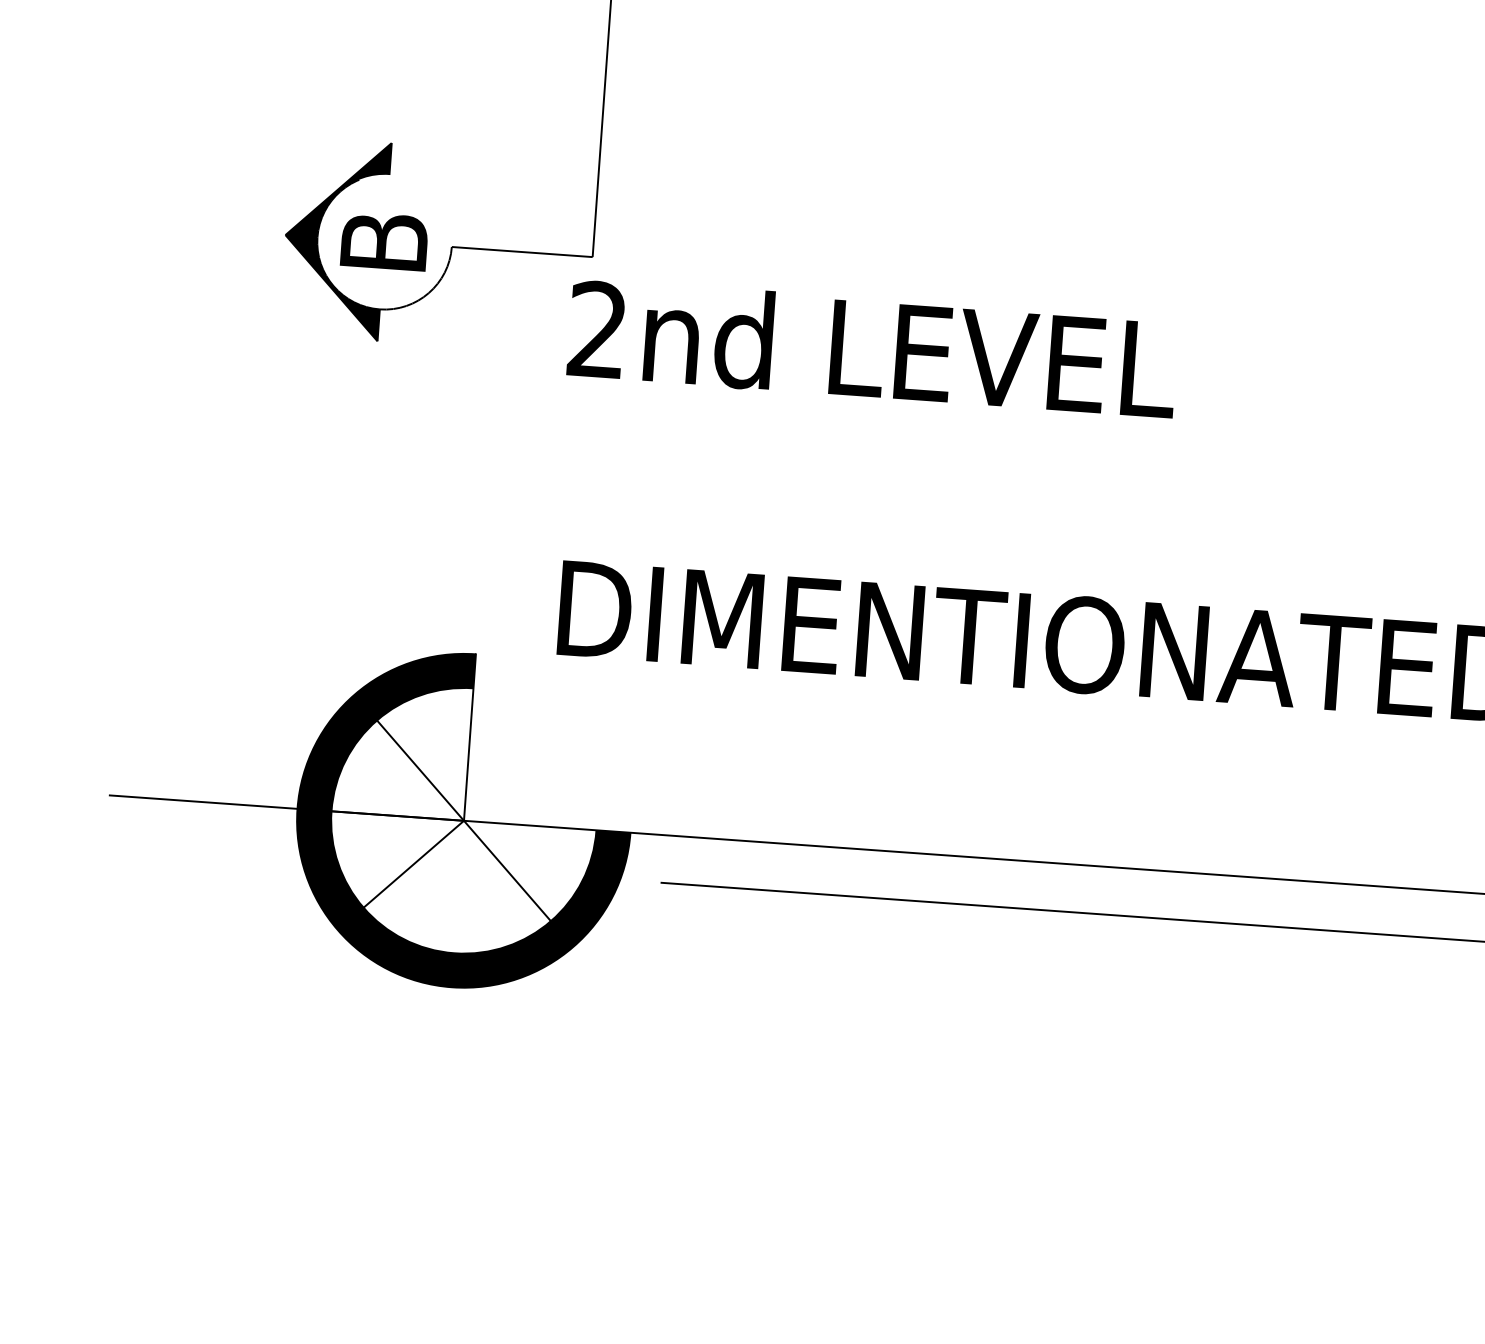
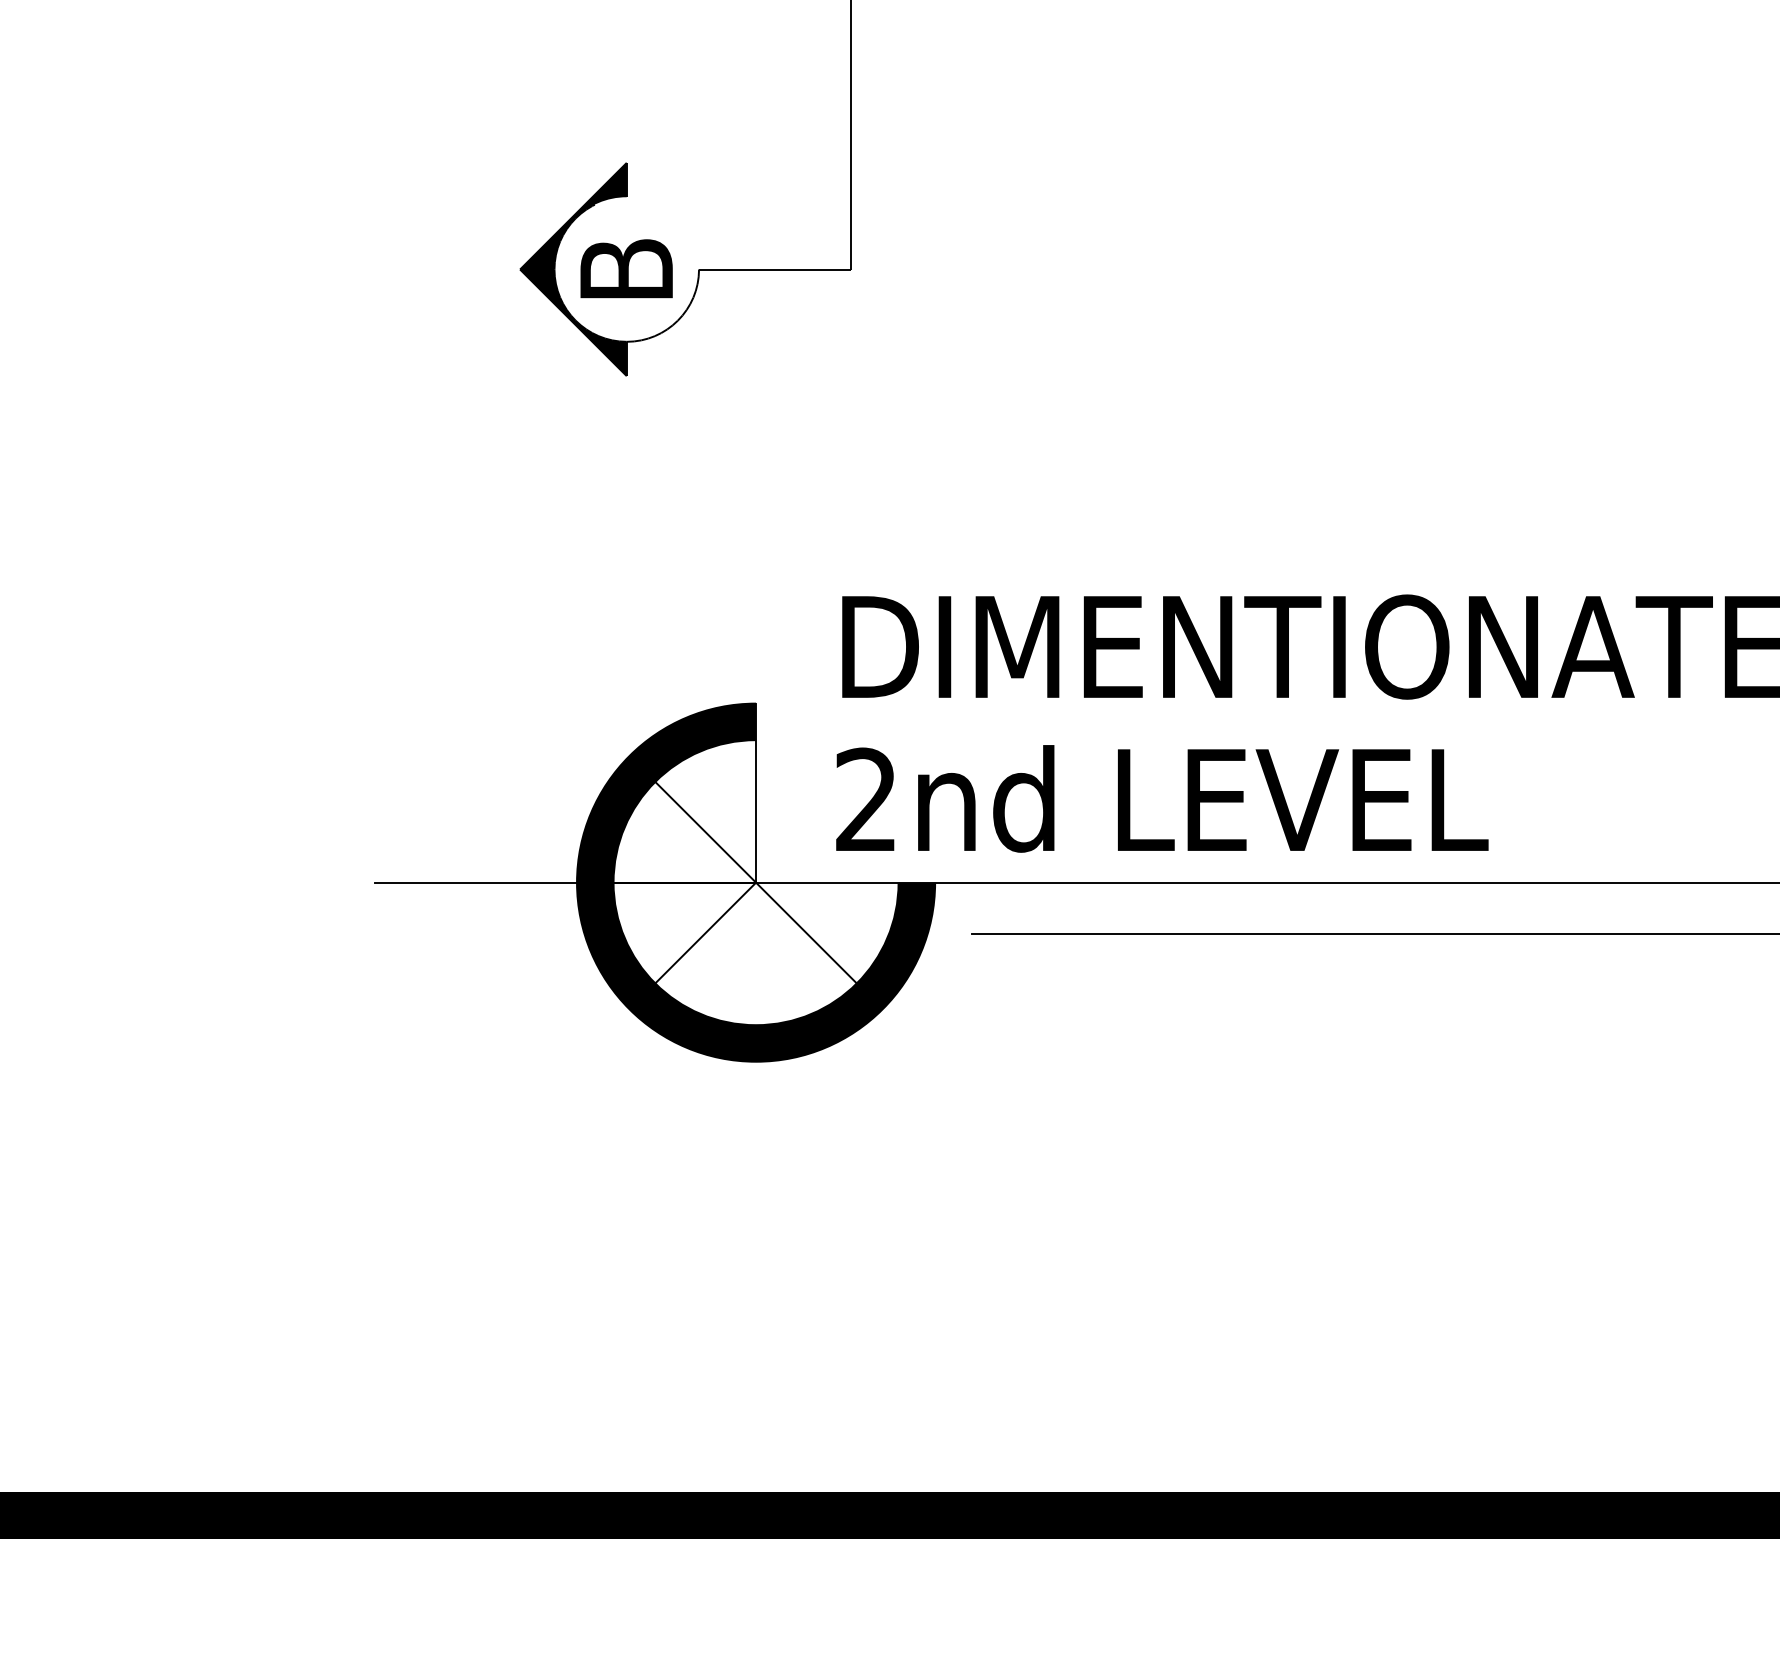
text: (872, 348) -> (1162, 798), moved

